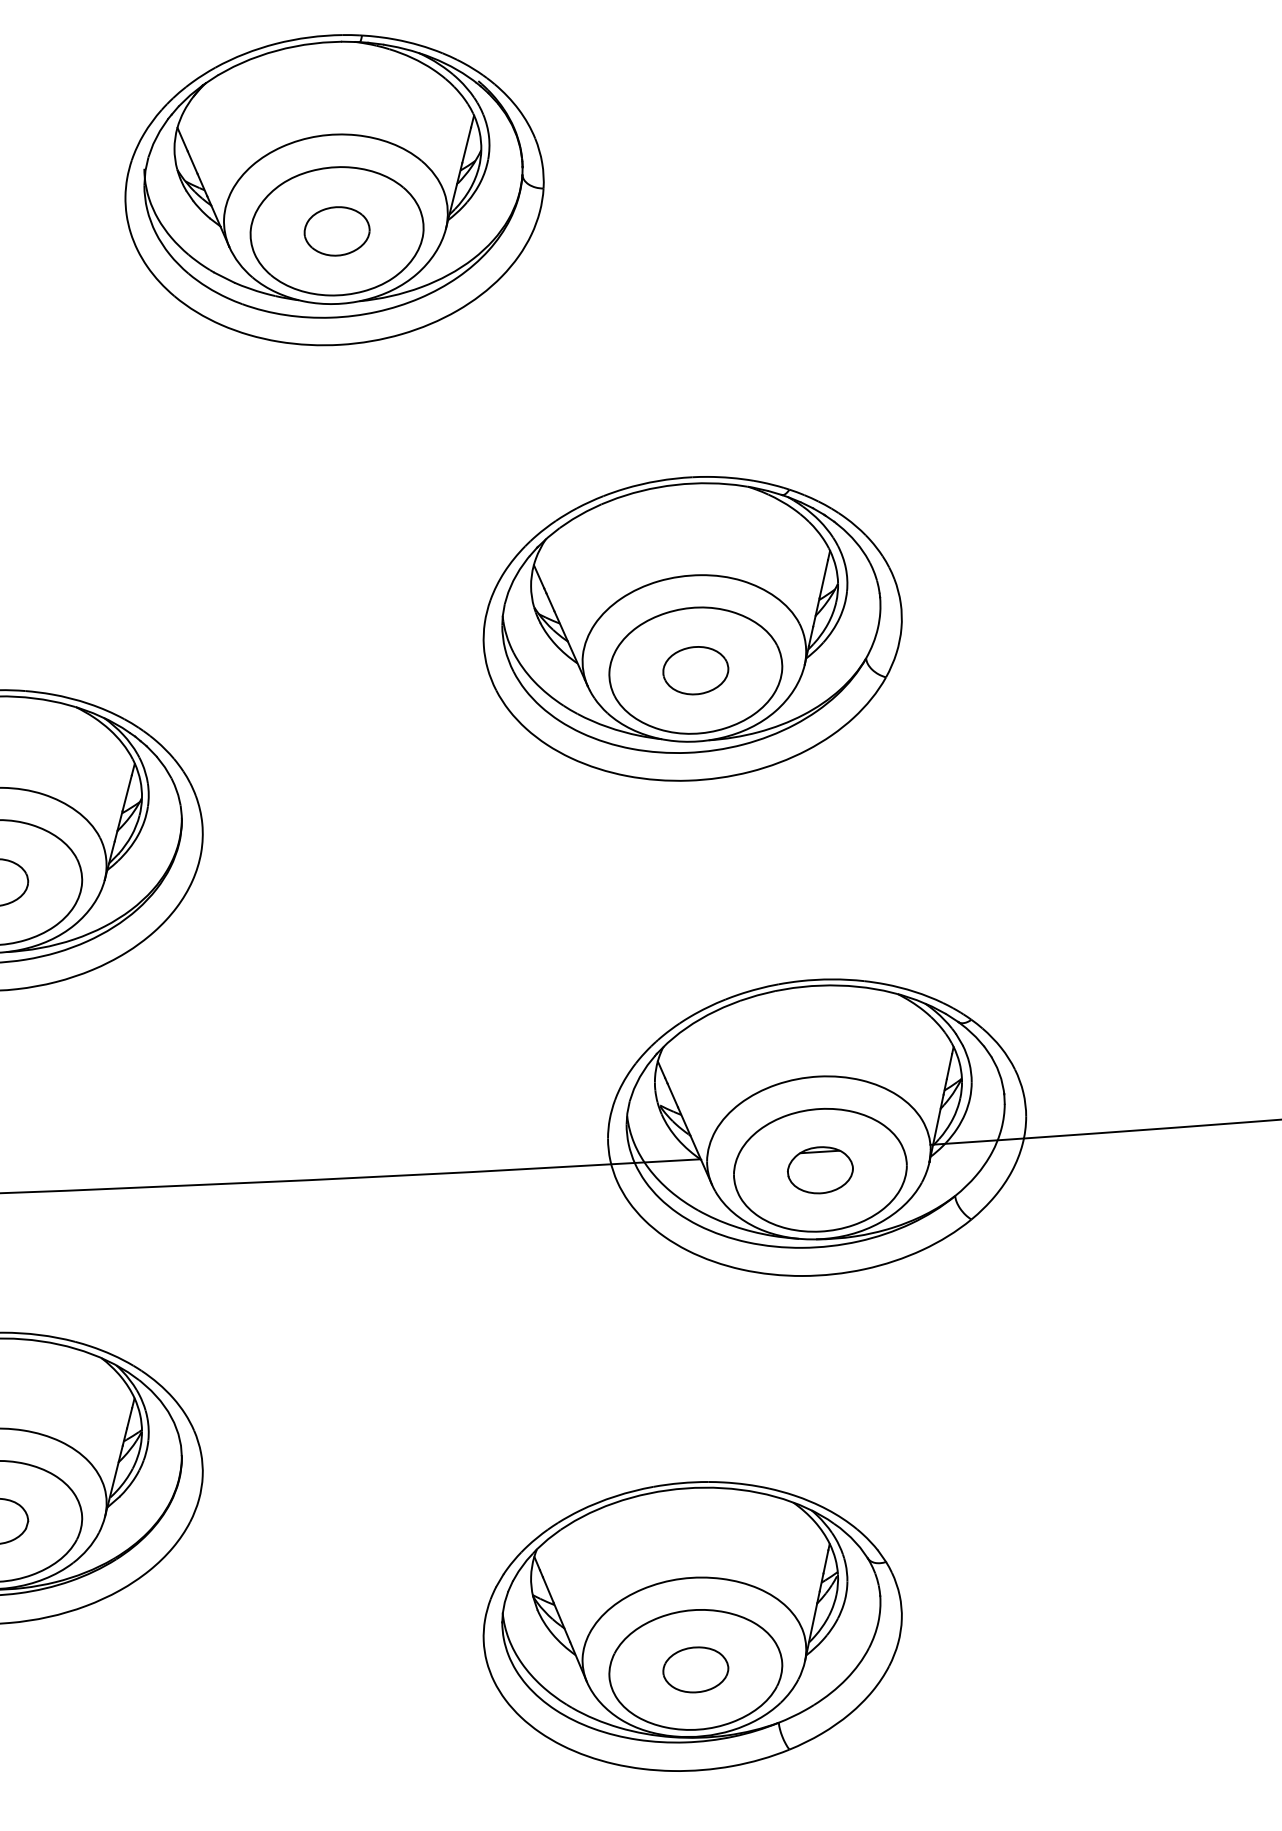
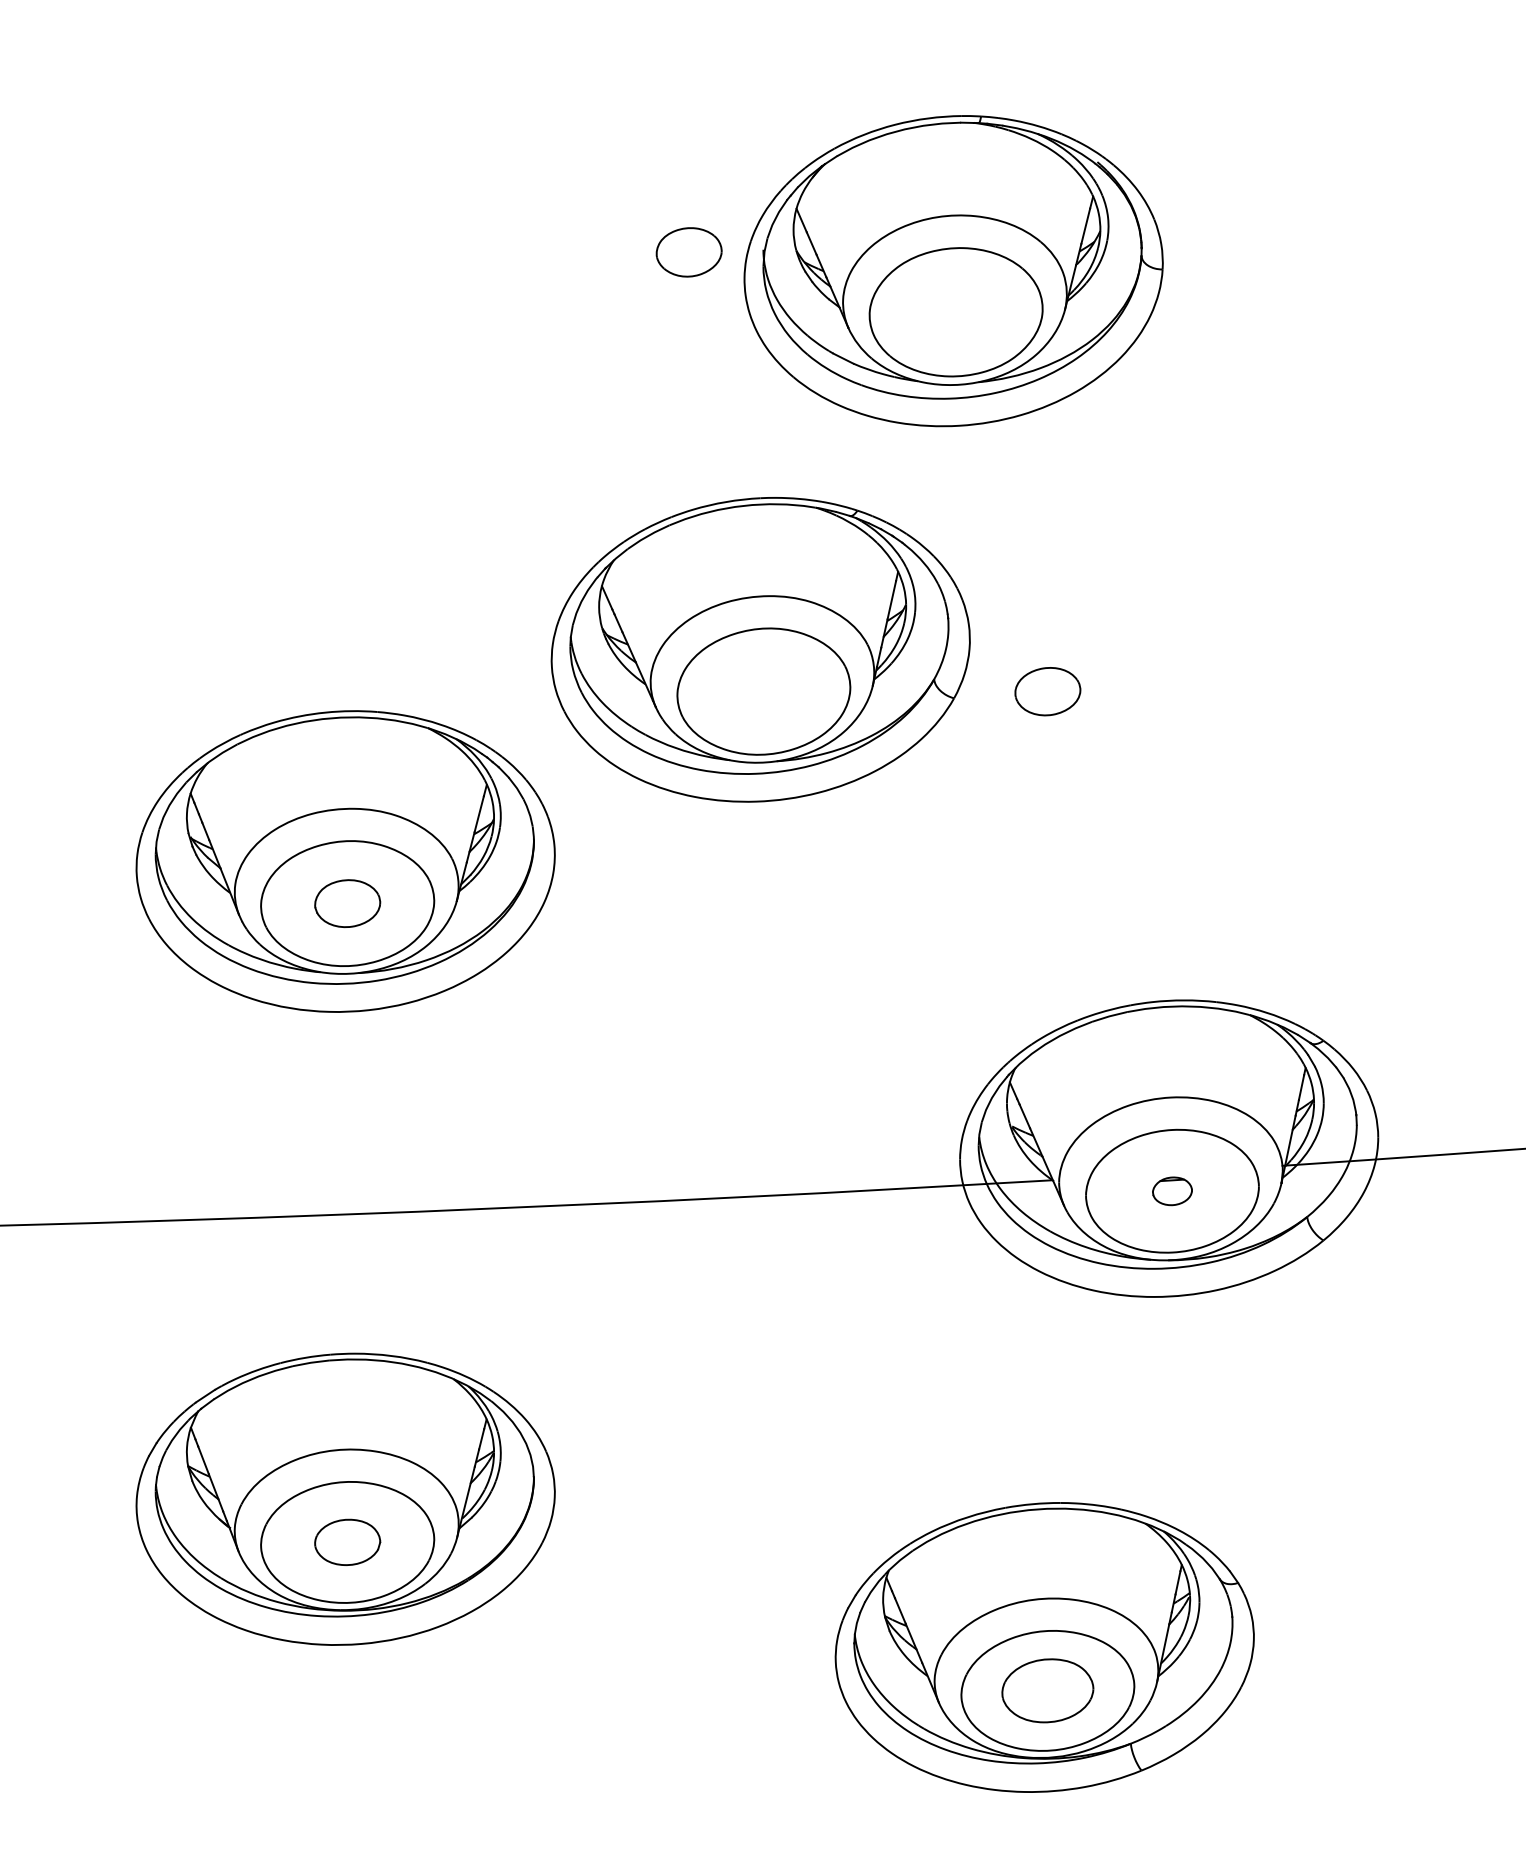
part: (334, 190) -> (953, 271), moved
part: (692, 628) -> (760, 649), moved
part: (820, 1170) -> (1172, 1191), size x0.6
part: (695, 1669) -> (1047, 1690), size x1.4

